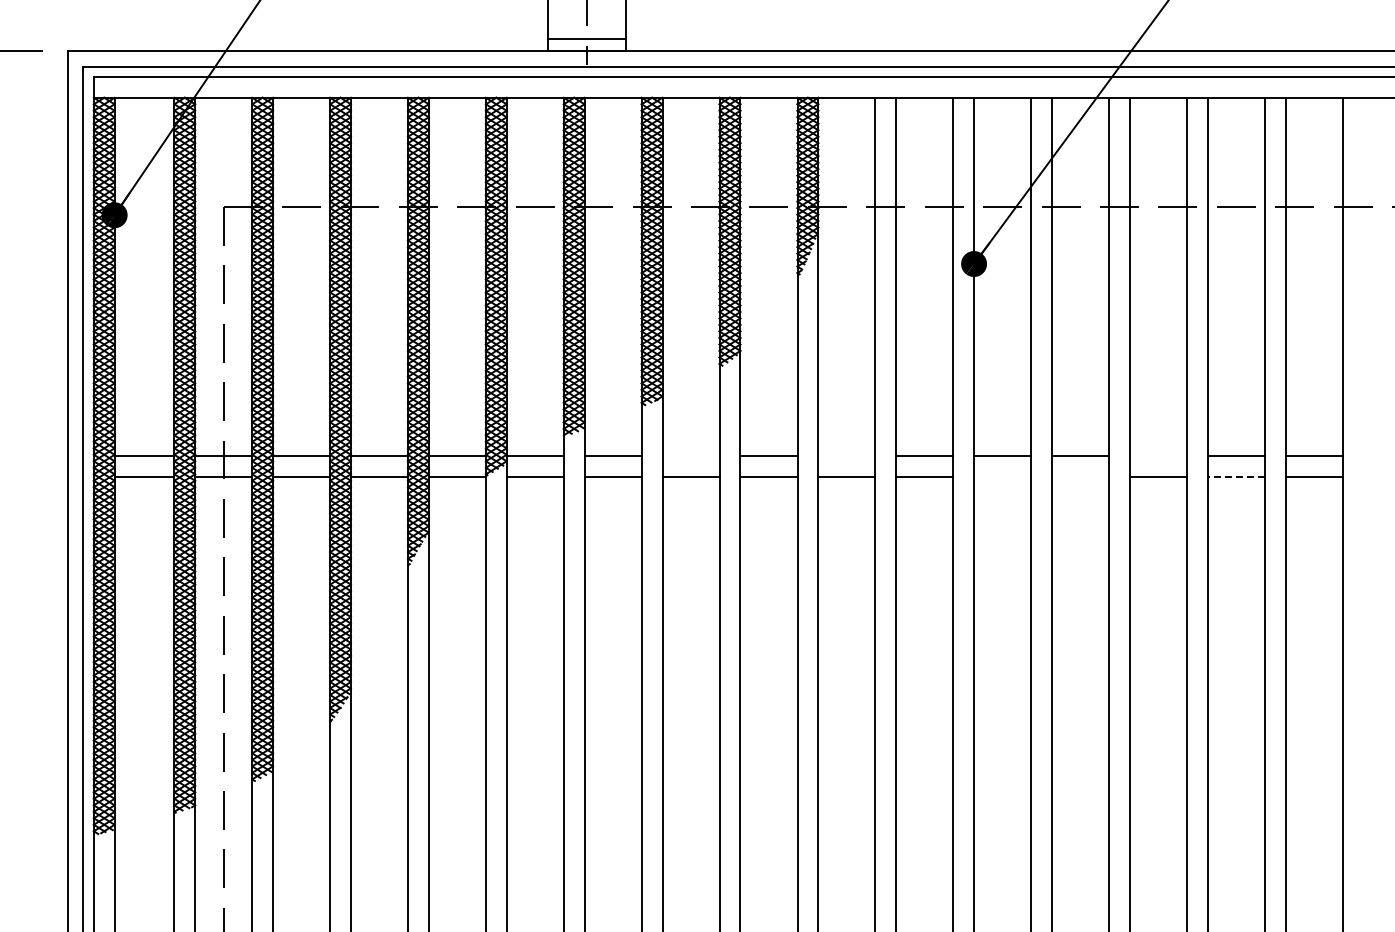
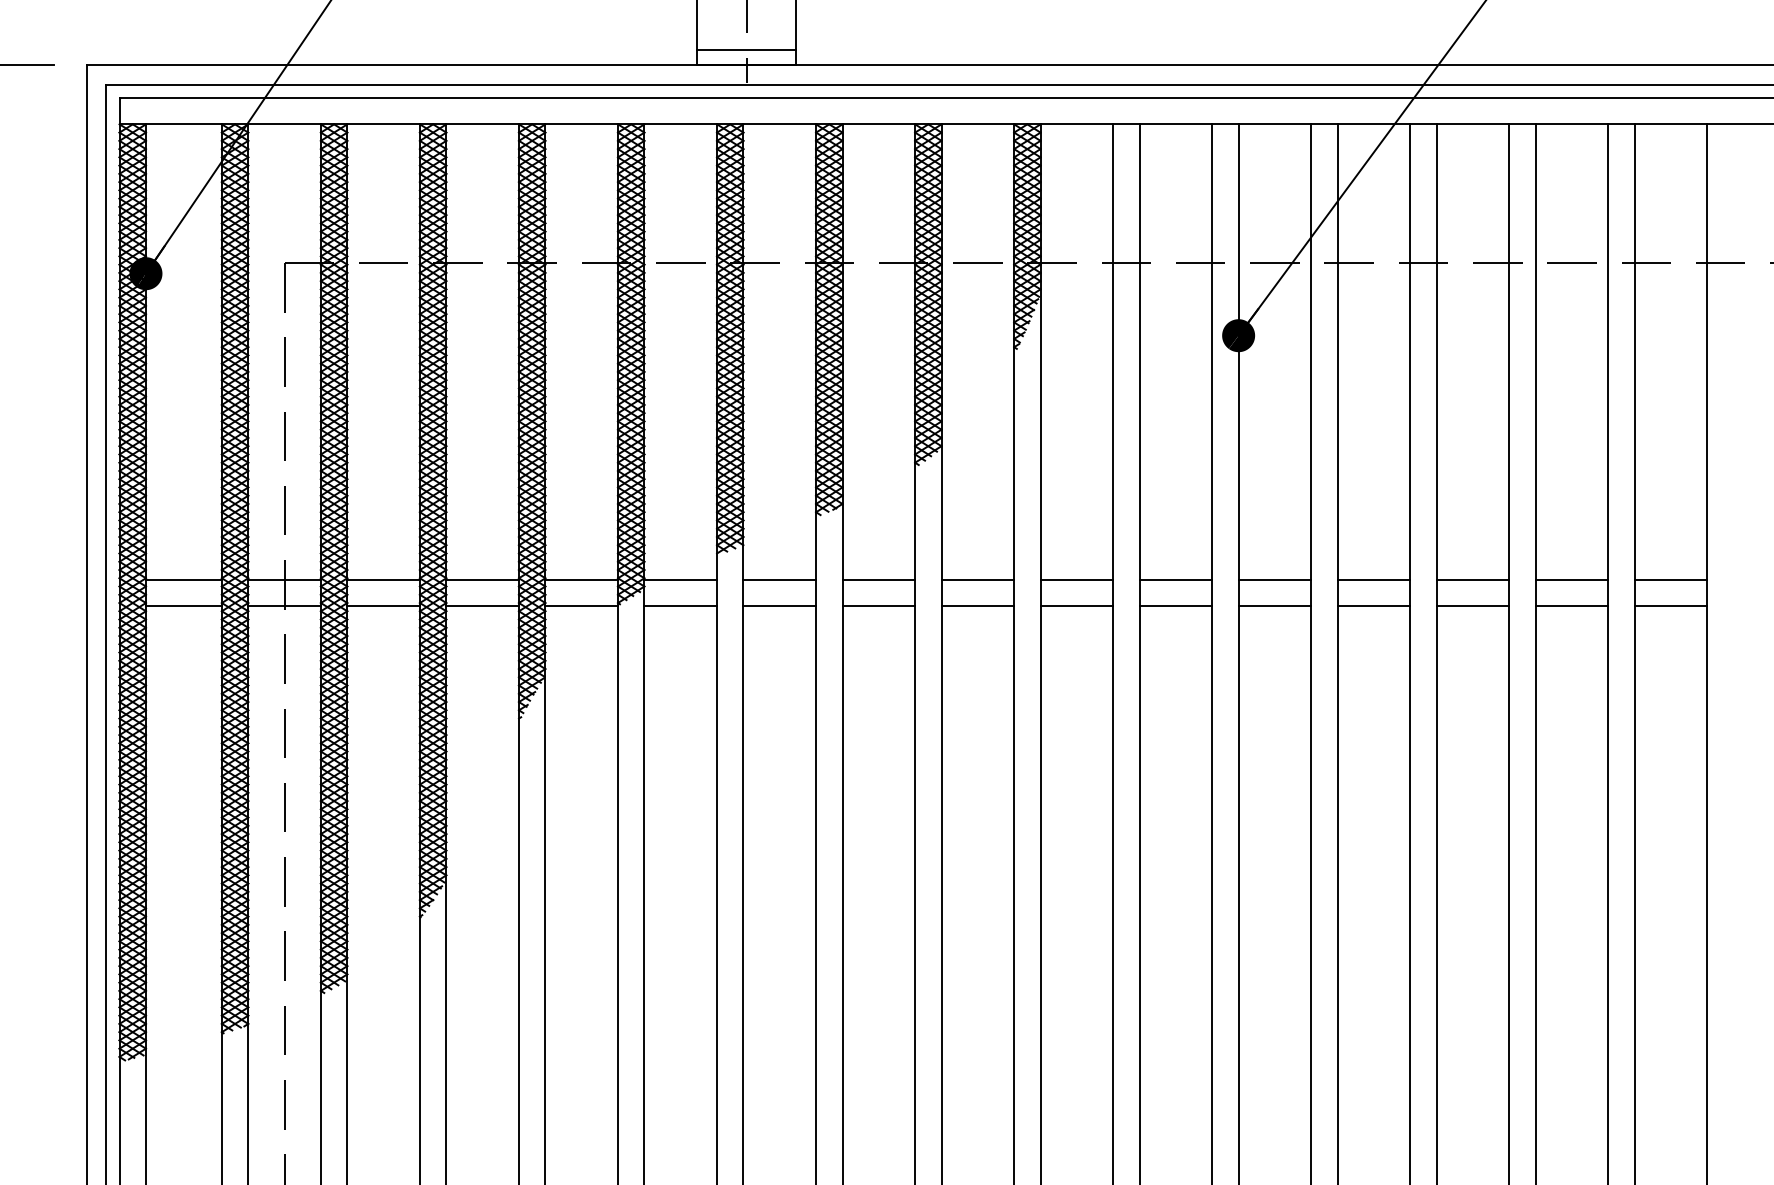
line: (690, 456) -> (878, 580), added
line: (846, 456) -> (1076, 580), added
line: (1157, 456) -> (1471, 580), added
line: (1002, 476) -> (1274, 605), added
line: (1080, 476) -> (1373, 605), added
line: (1236, 476) -> (1572, 605), dashed -> solid

